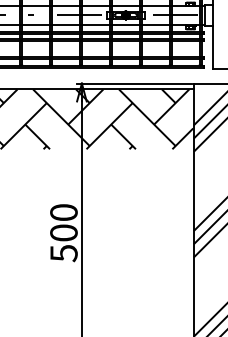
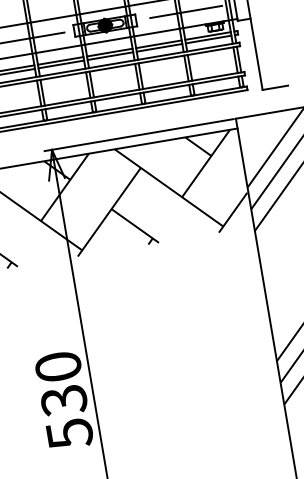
text: (63, 232) -> (63, 399), 500 -> 530

